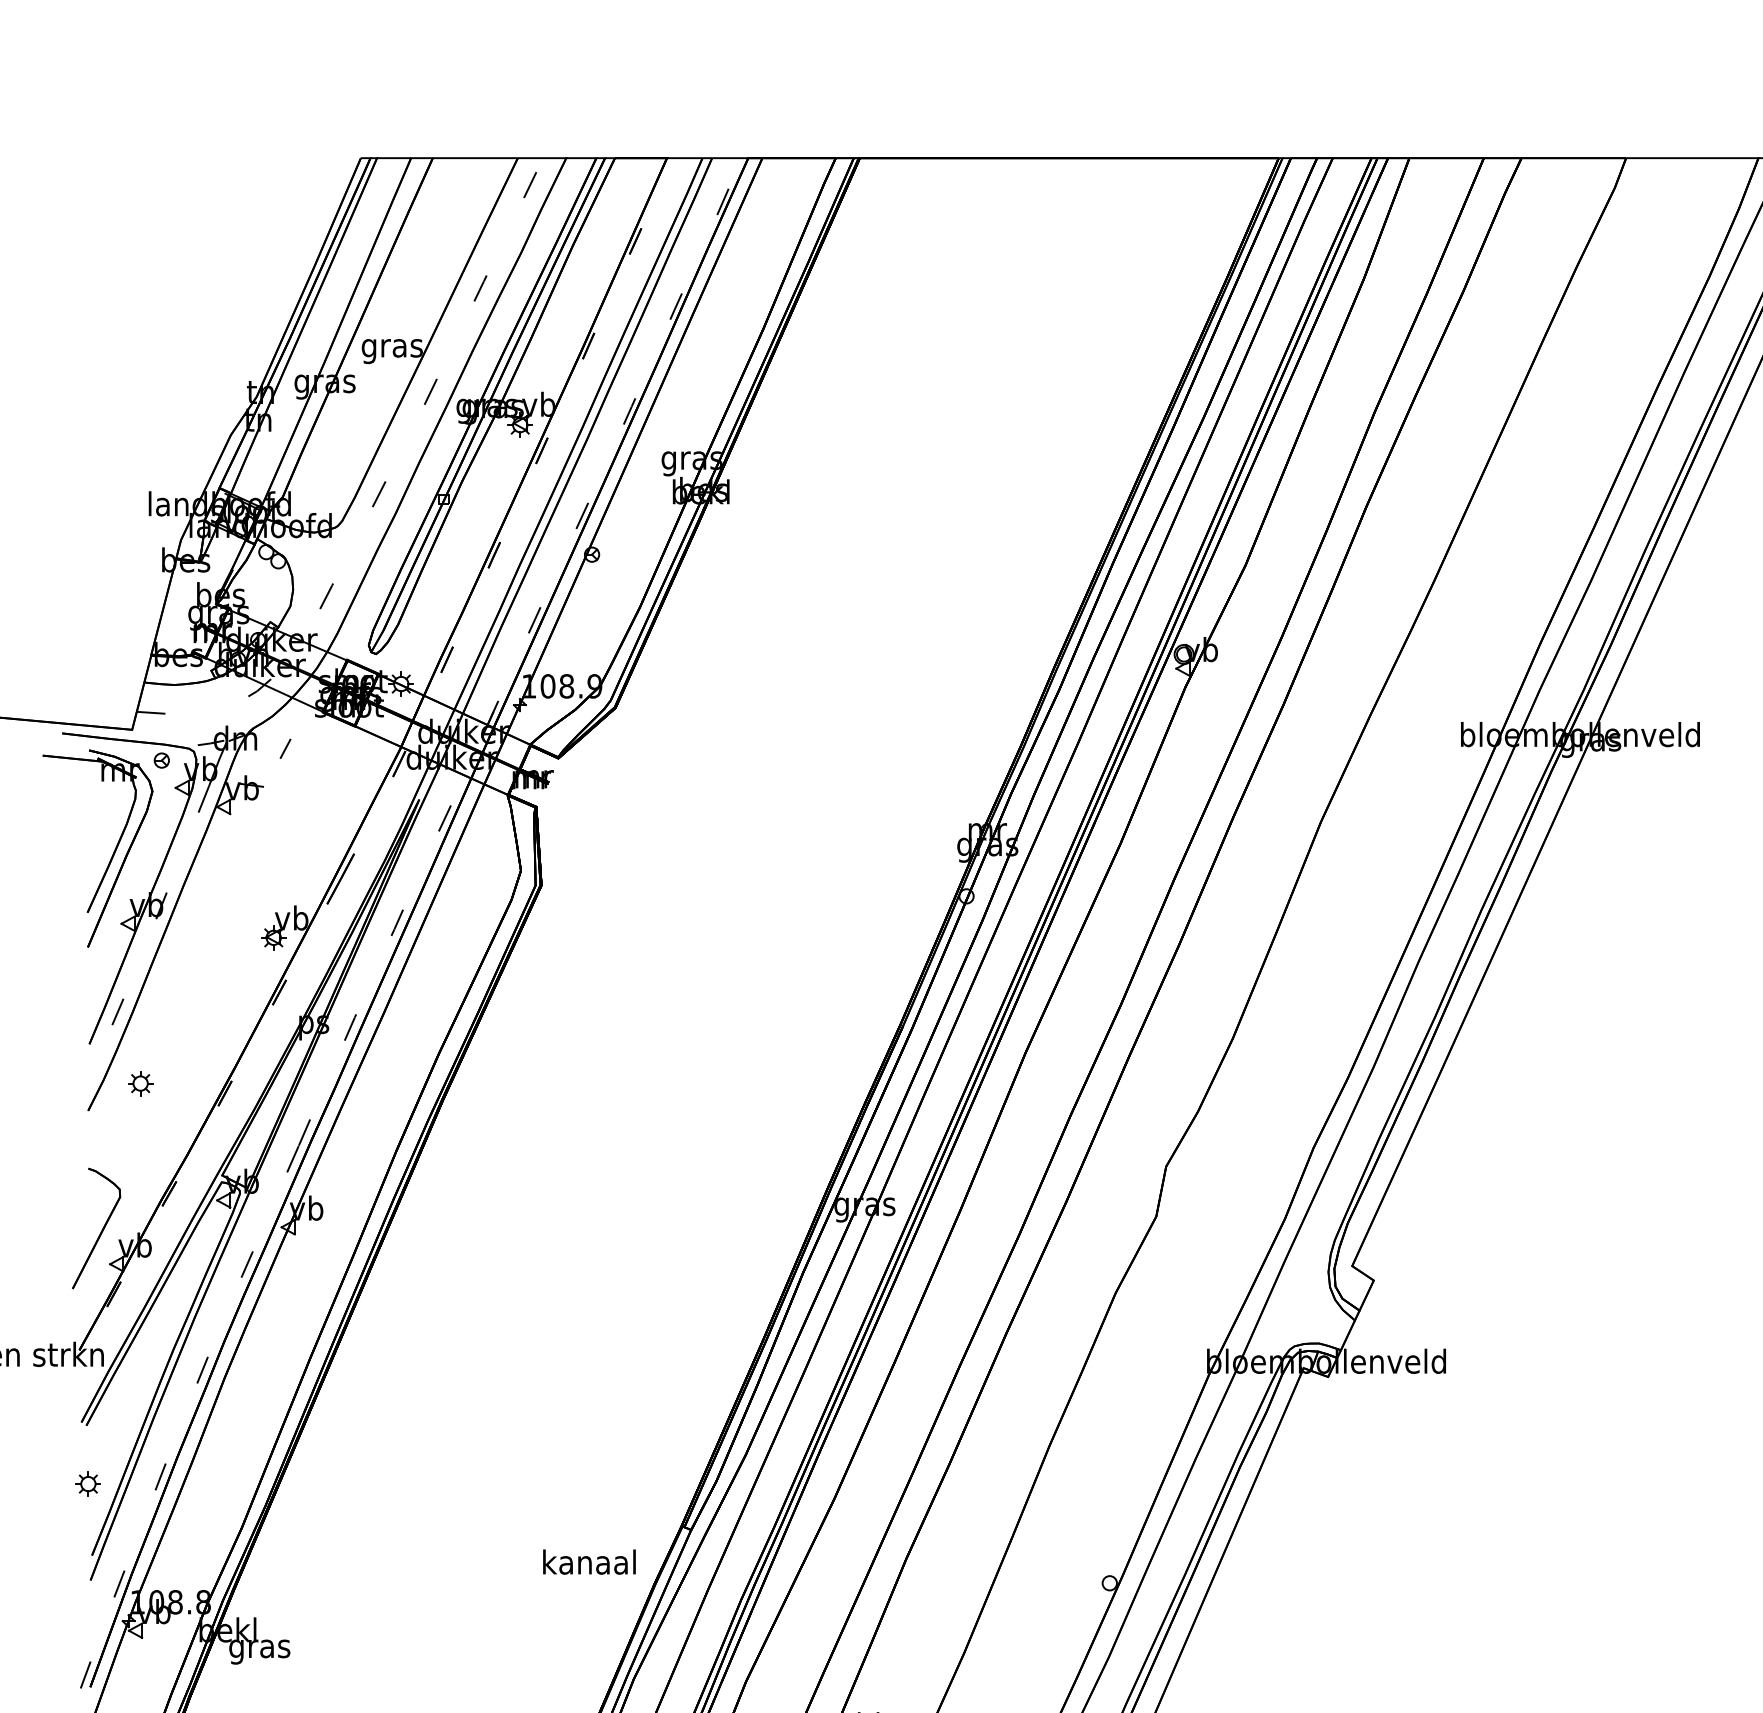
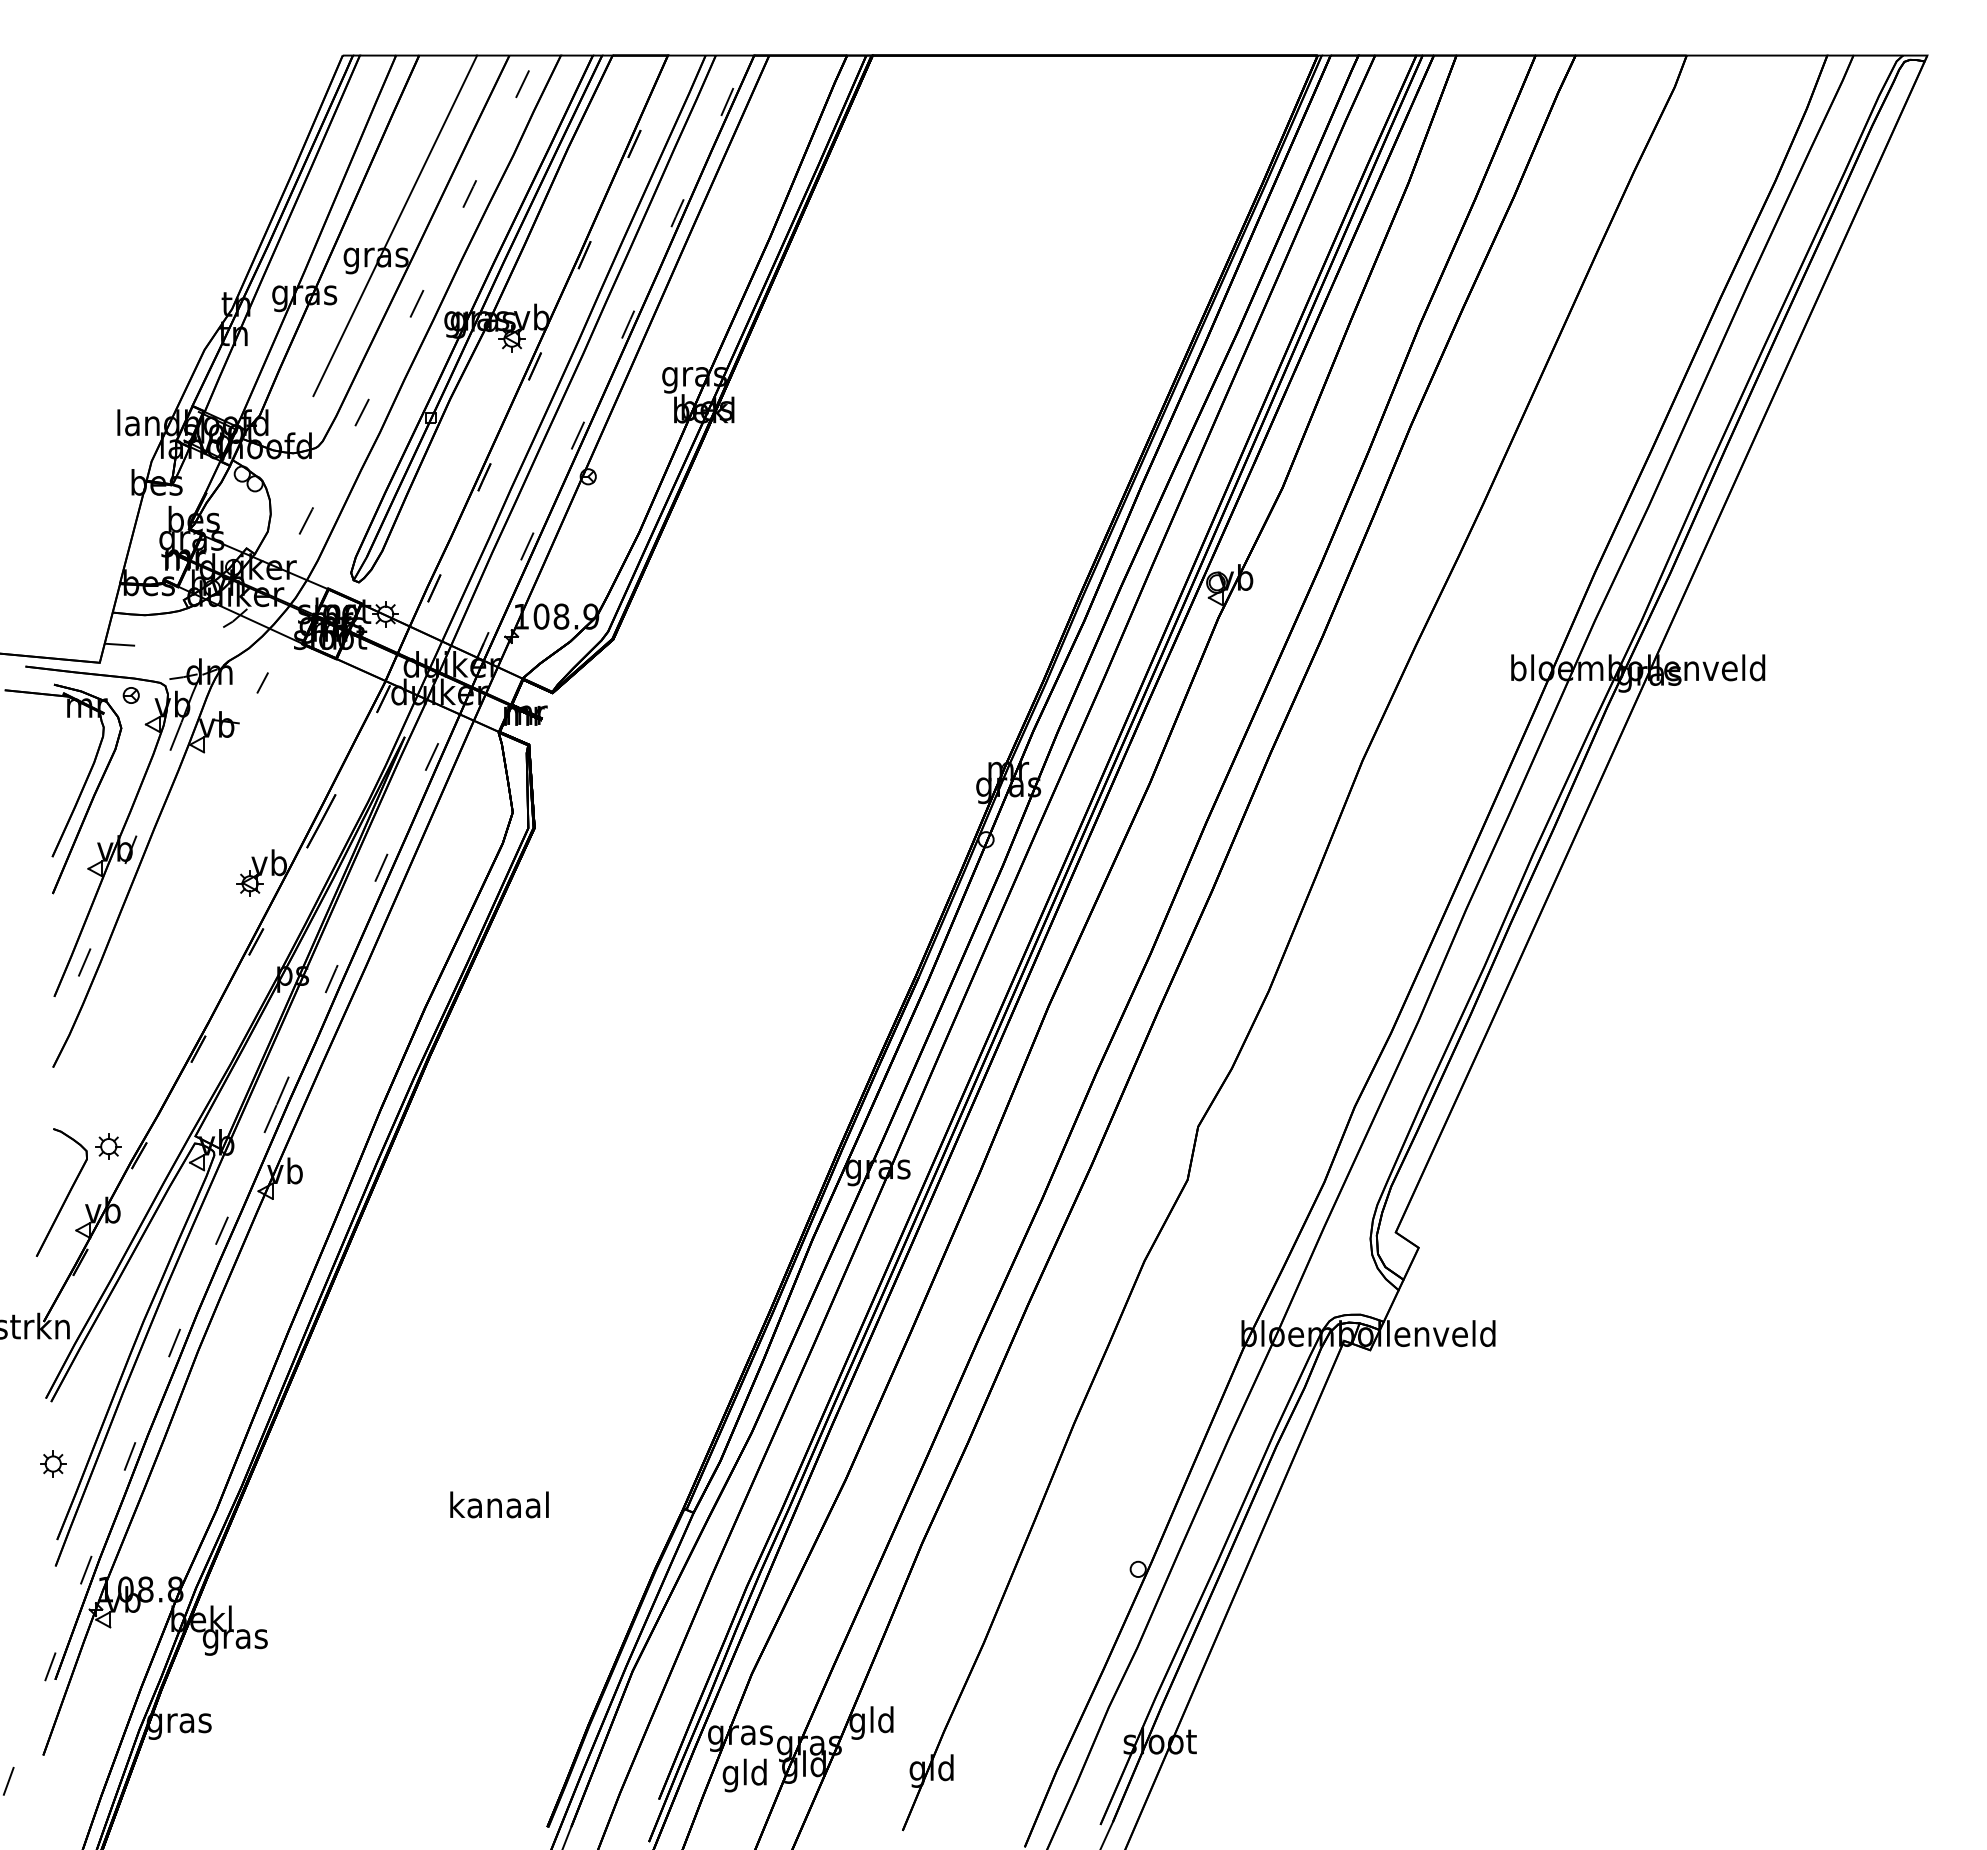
line: (410, 318) -> (395, 225), added
part: (140, 1083) -> (108, 1146), moved
text: (589, 1561) -> (499, 1504), moved

